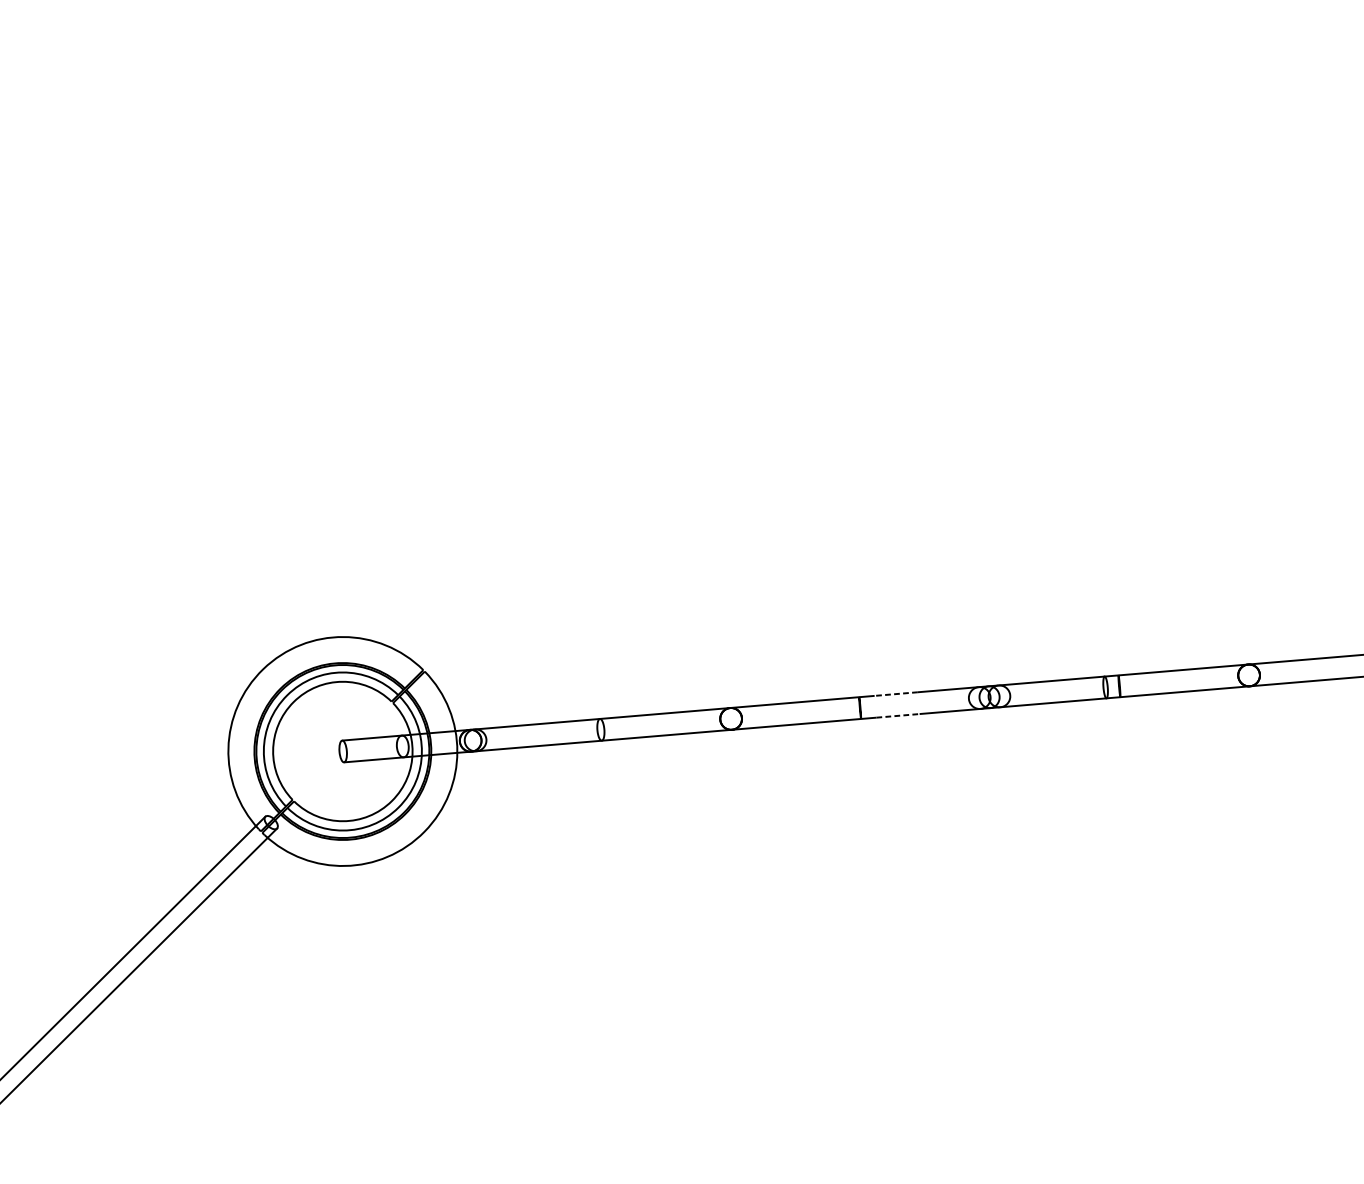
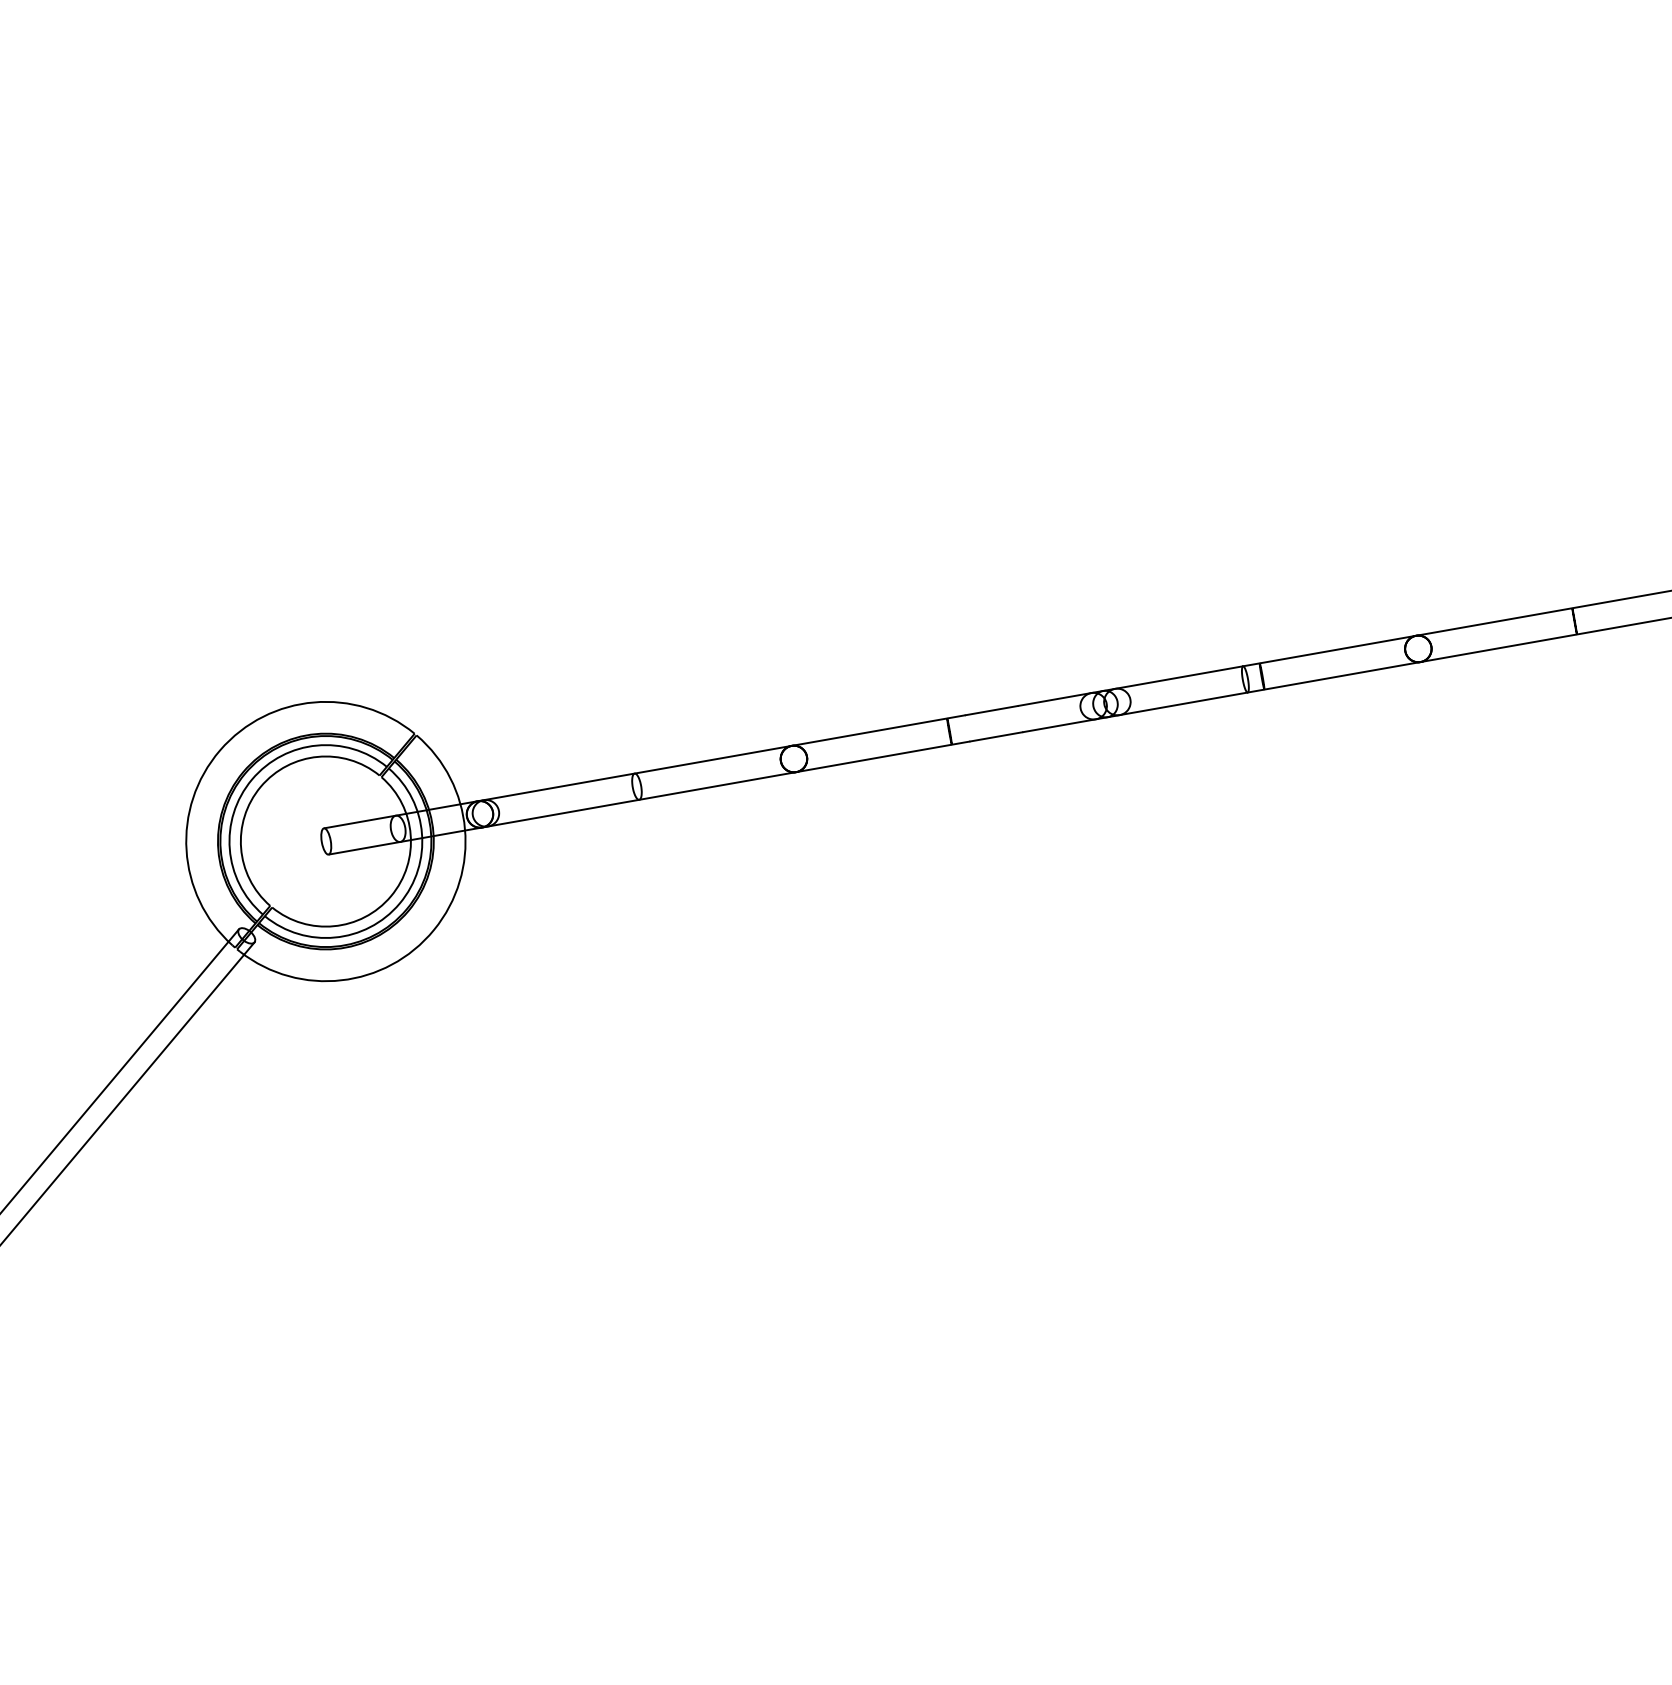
line: (896, 693) -> (991, 710), dashed -> solid
line: (898, 715) -> (996, 736), dashed -> solid

